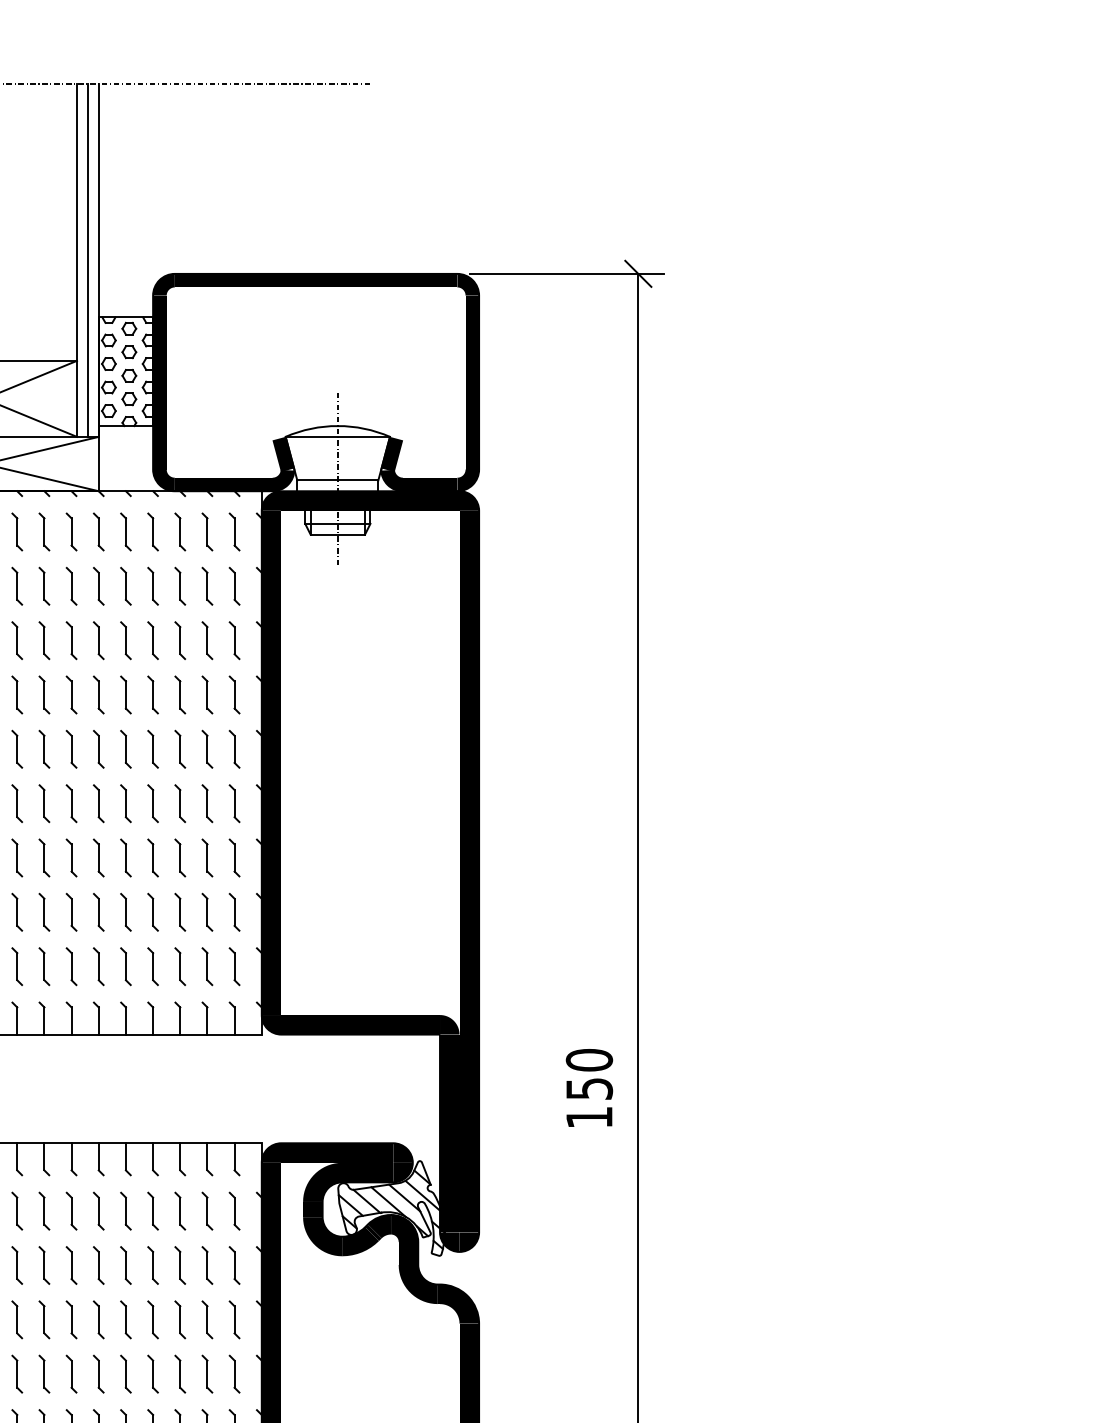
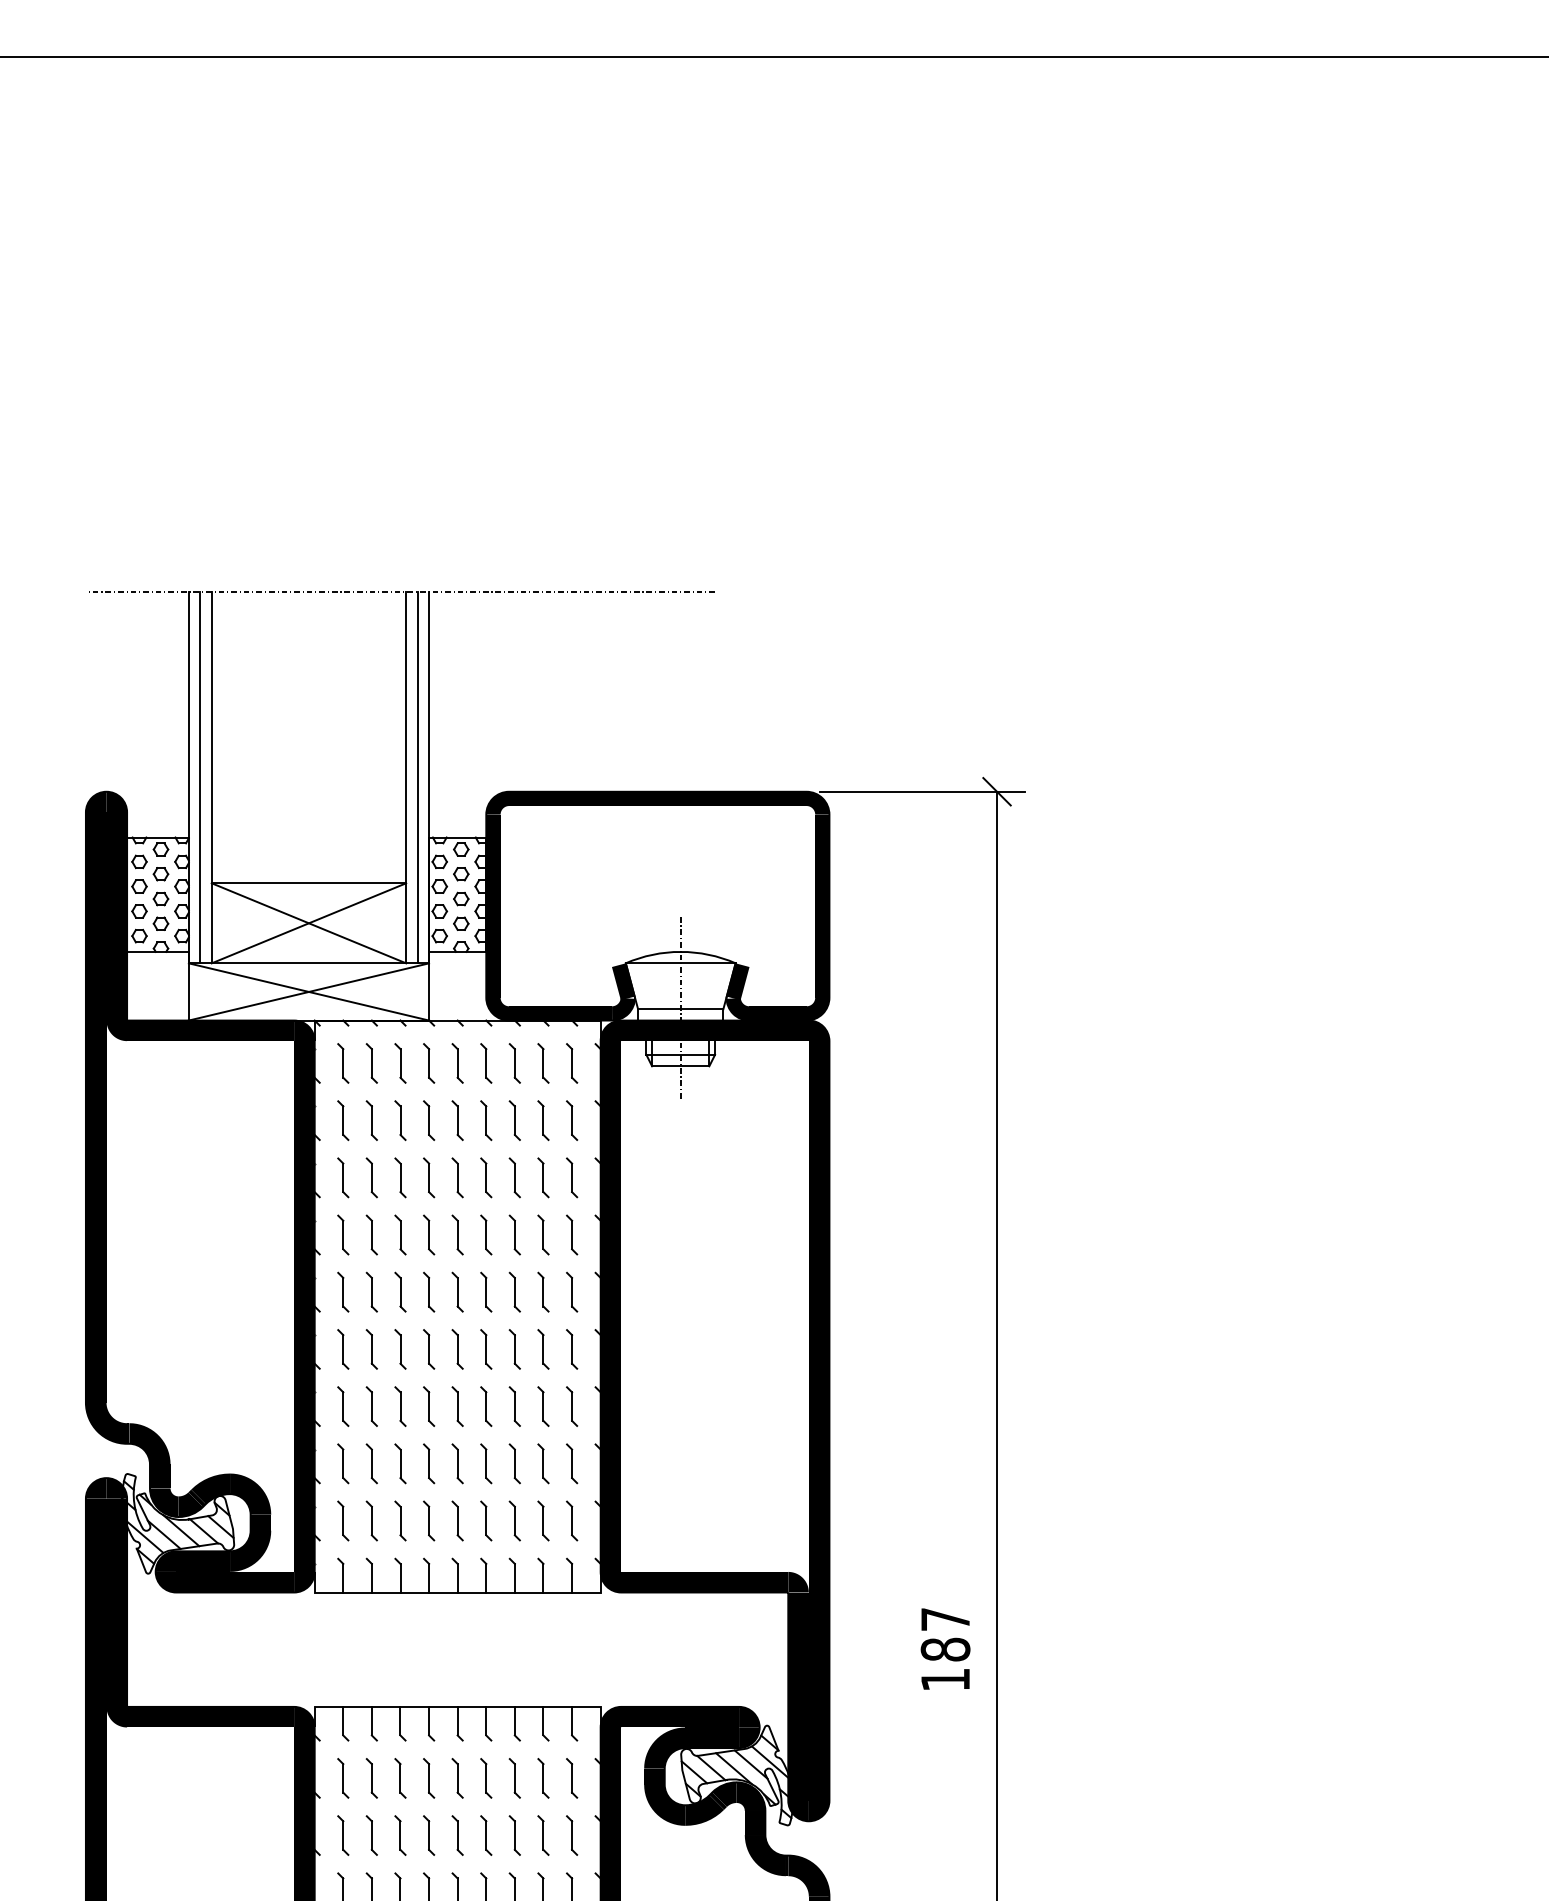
text: (589, 1074) -> (945, 1634), 150 -> 187

